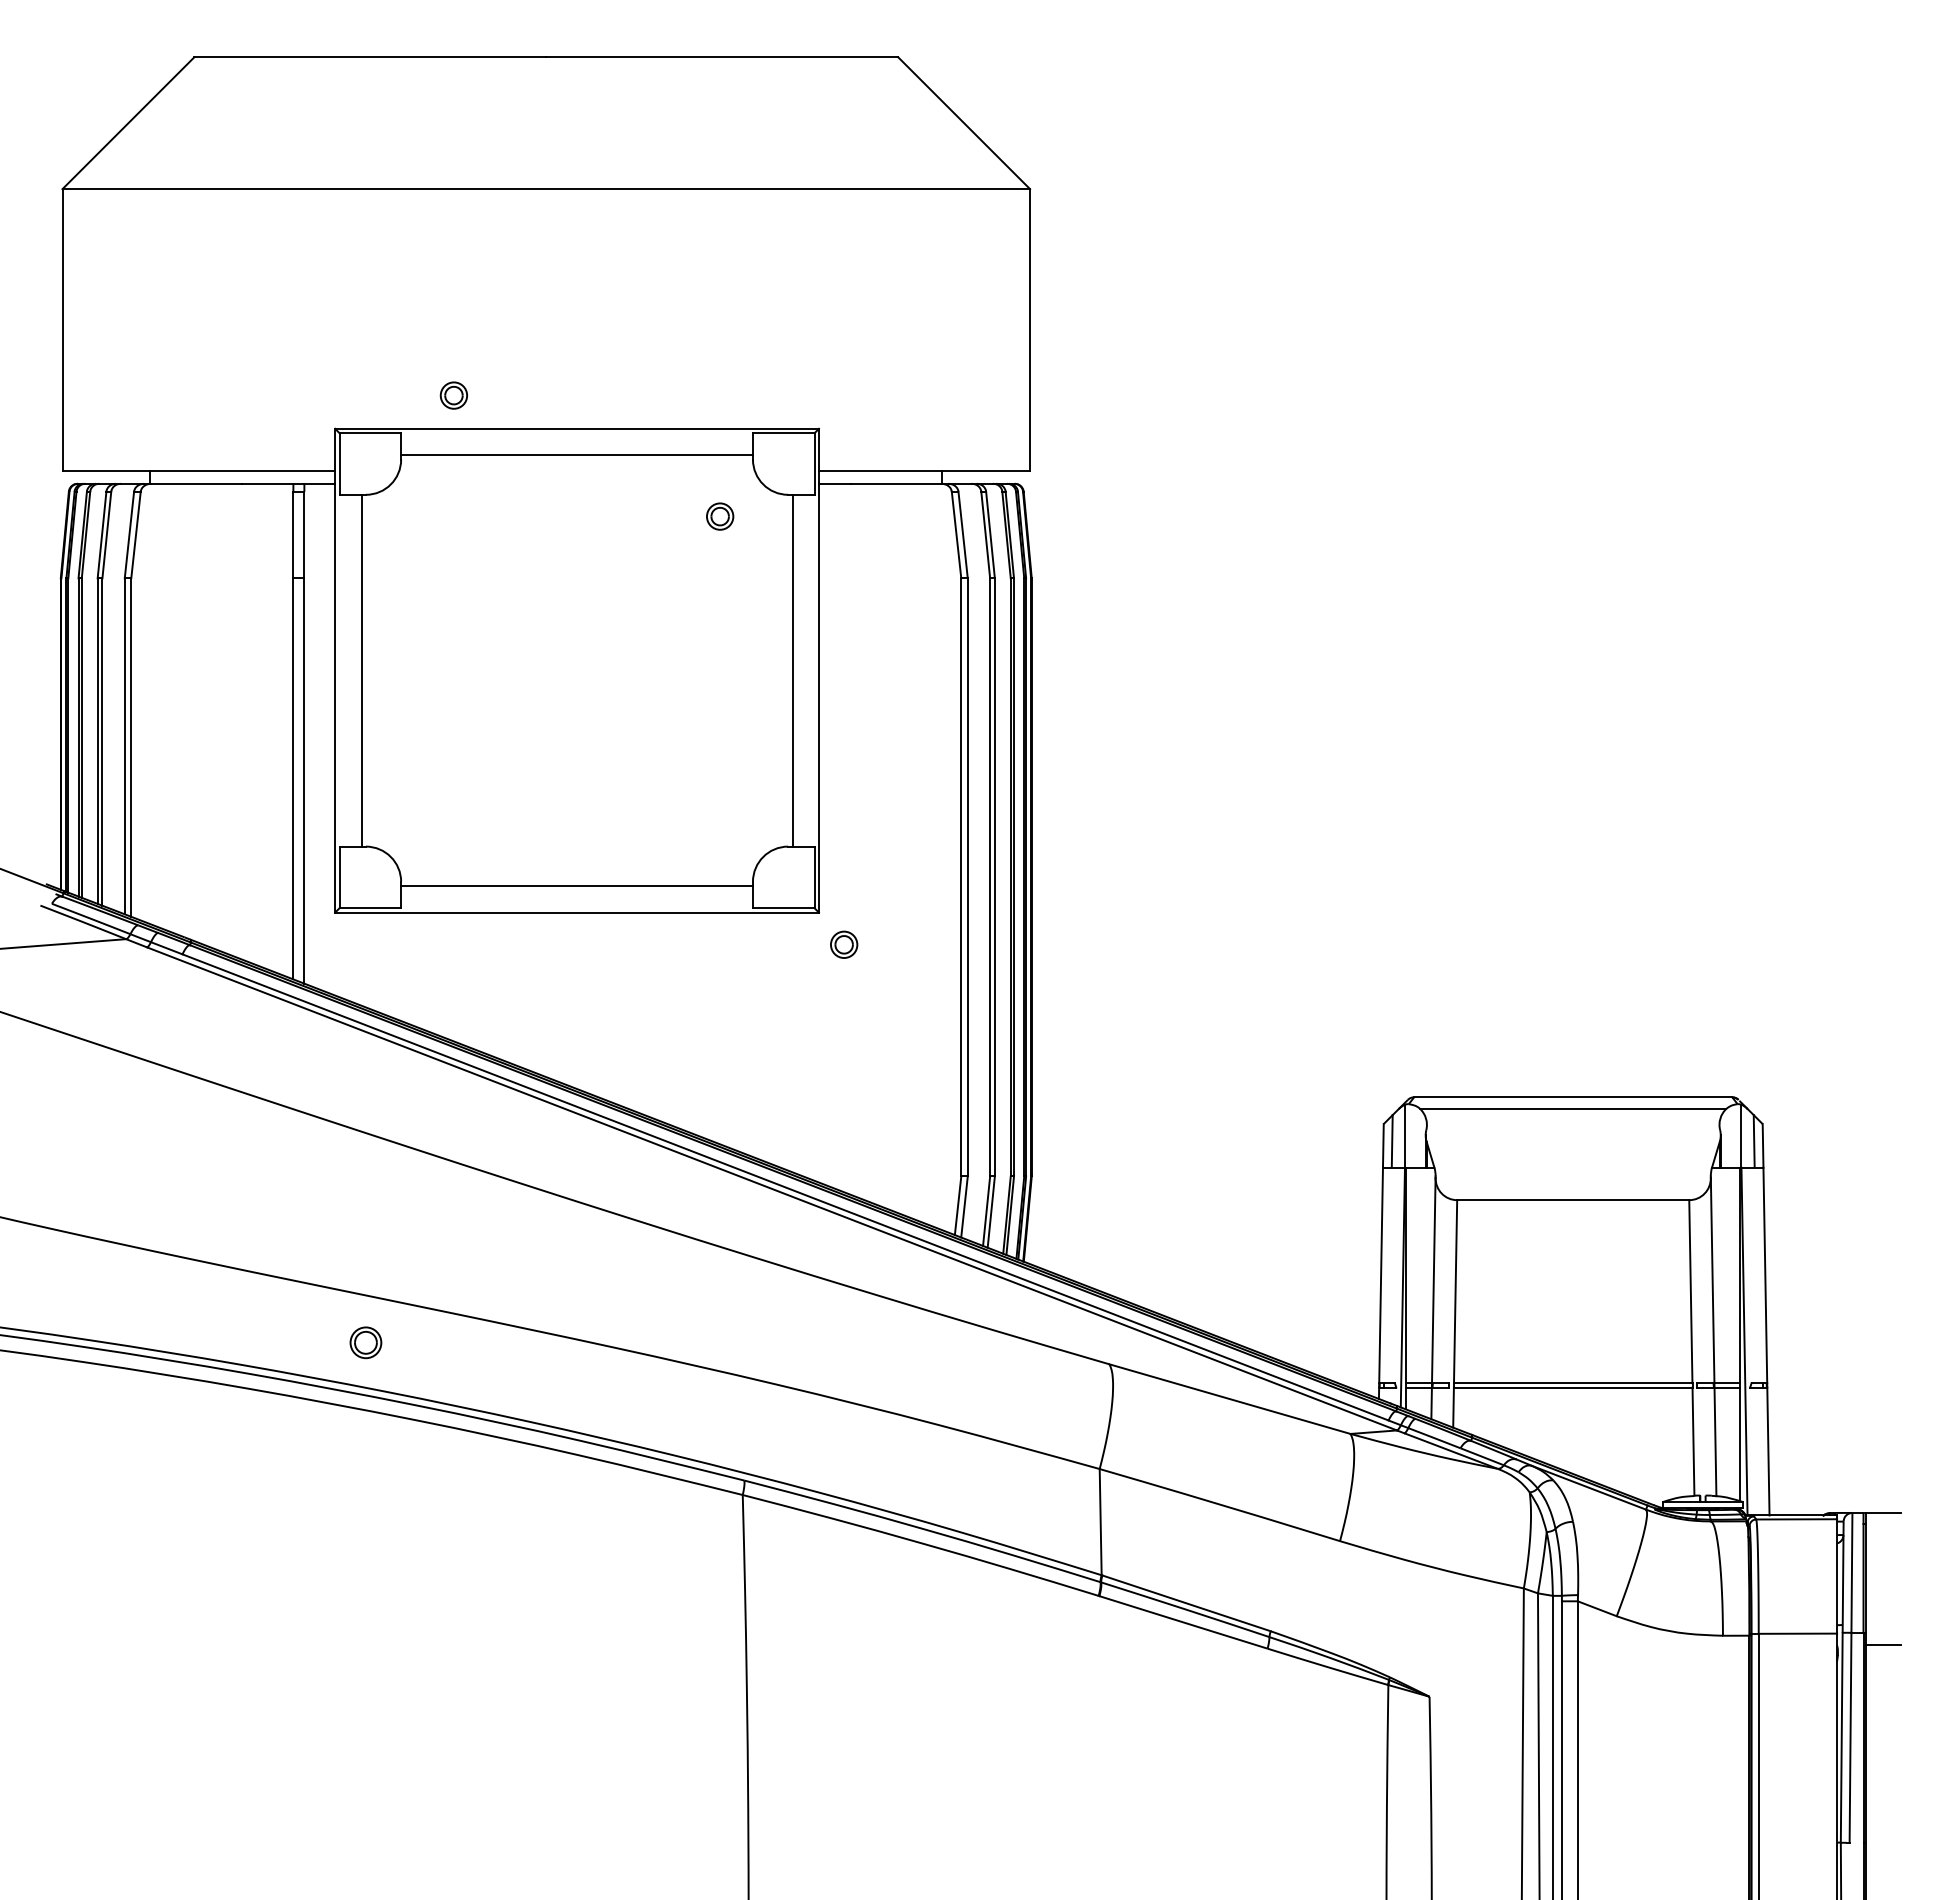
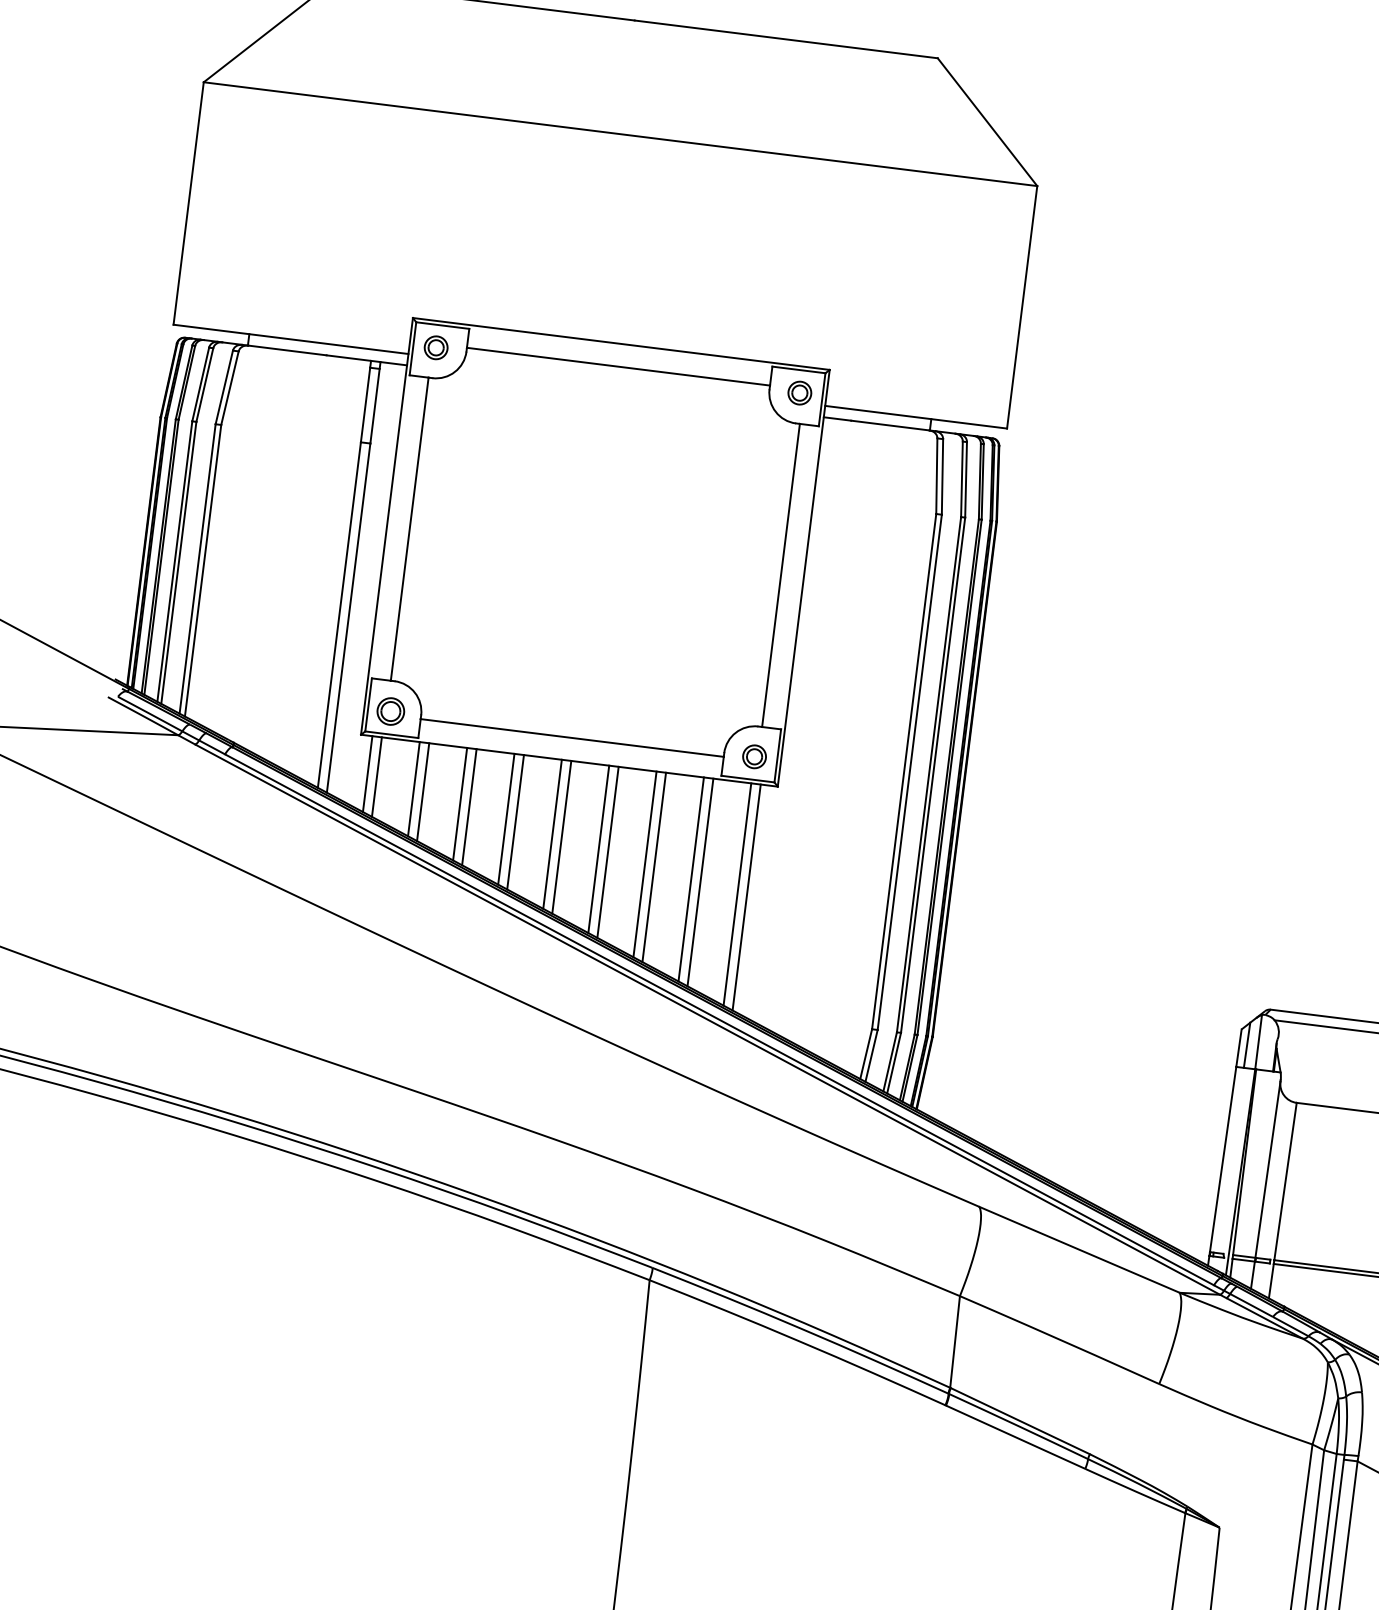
part: (453, 395) -> (435, 347), moved
part: (720, 516) -> (800, 393), moved
part: (844, 944) -> (754, 756), moved
line: (348, 956) -> (367, 774), added
line: (359, 958) -> (377, 776), added
line: (403, 966) -> (414, 788), added
line: (414, 969) -> (423, 792), added
line: (458, 977) -> (460, 803), added
line: (469, 979) -> (469, 806), added
line: (513, 988) -> (506, 819), added
line: (524, 990) -> (515, 822), added
line: (568, 998) -> (552, 833), added
line: (579, 1000) -> (562, 836), added
line: (623, 1009) -> (599, 849), added
line: (634, 1011) -> (608, 852), added
line: (678, 1020) -> (645, 864), added
line: (689, 1022) -> (654, 867), added
line: (733, 1030) -> (691, 879), added
line: (744, 1032) -> (700, 881), added
line: (788, 1041) -> (737, 894), added
line: (799, 1043) -> (746, 897), added
part: (365, 1342) -> (390, 711), moved

